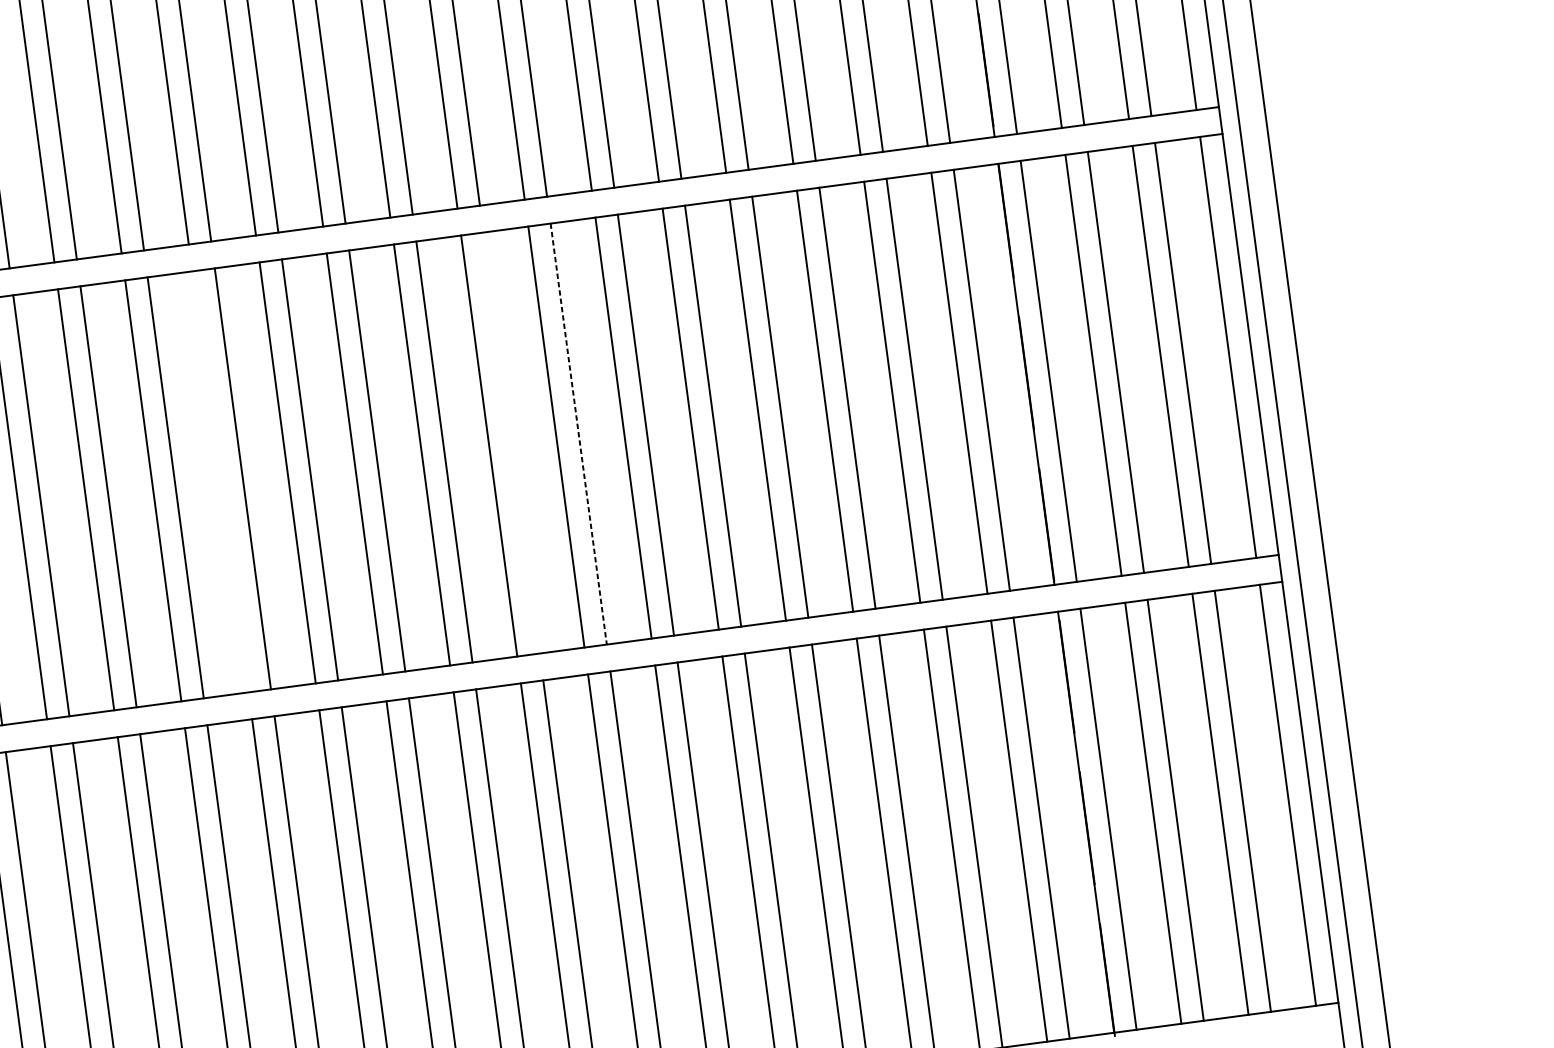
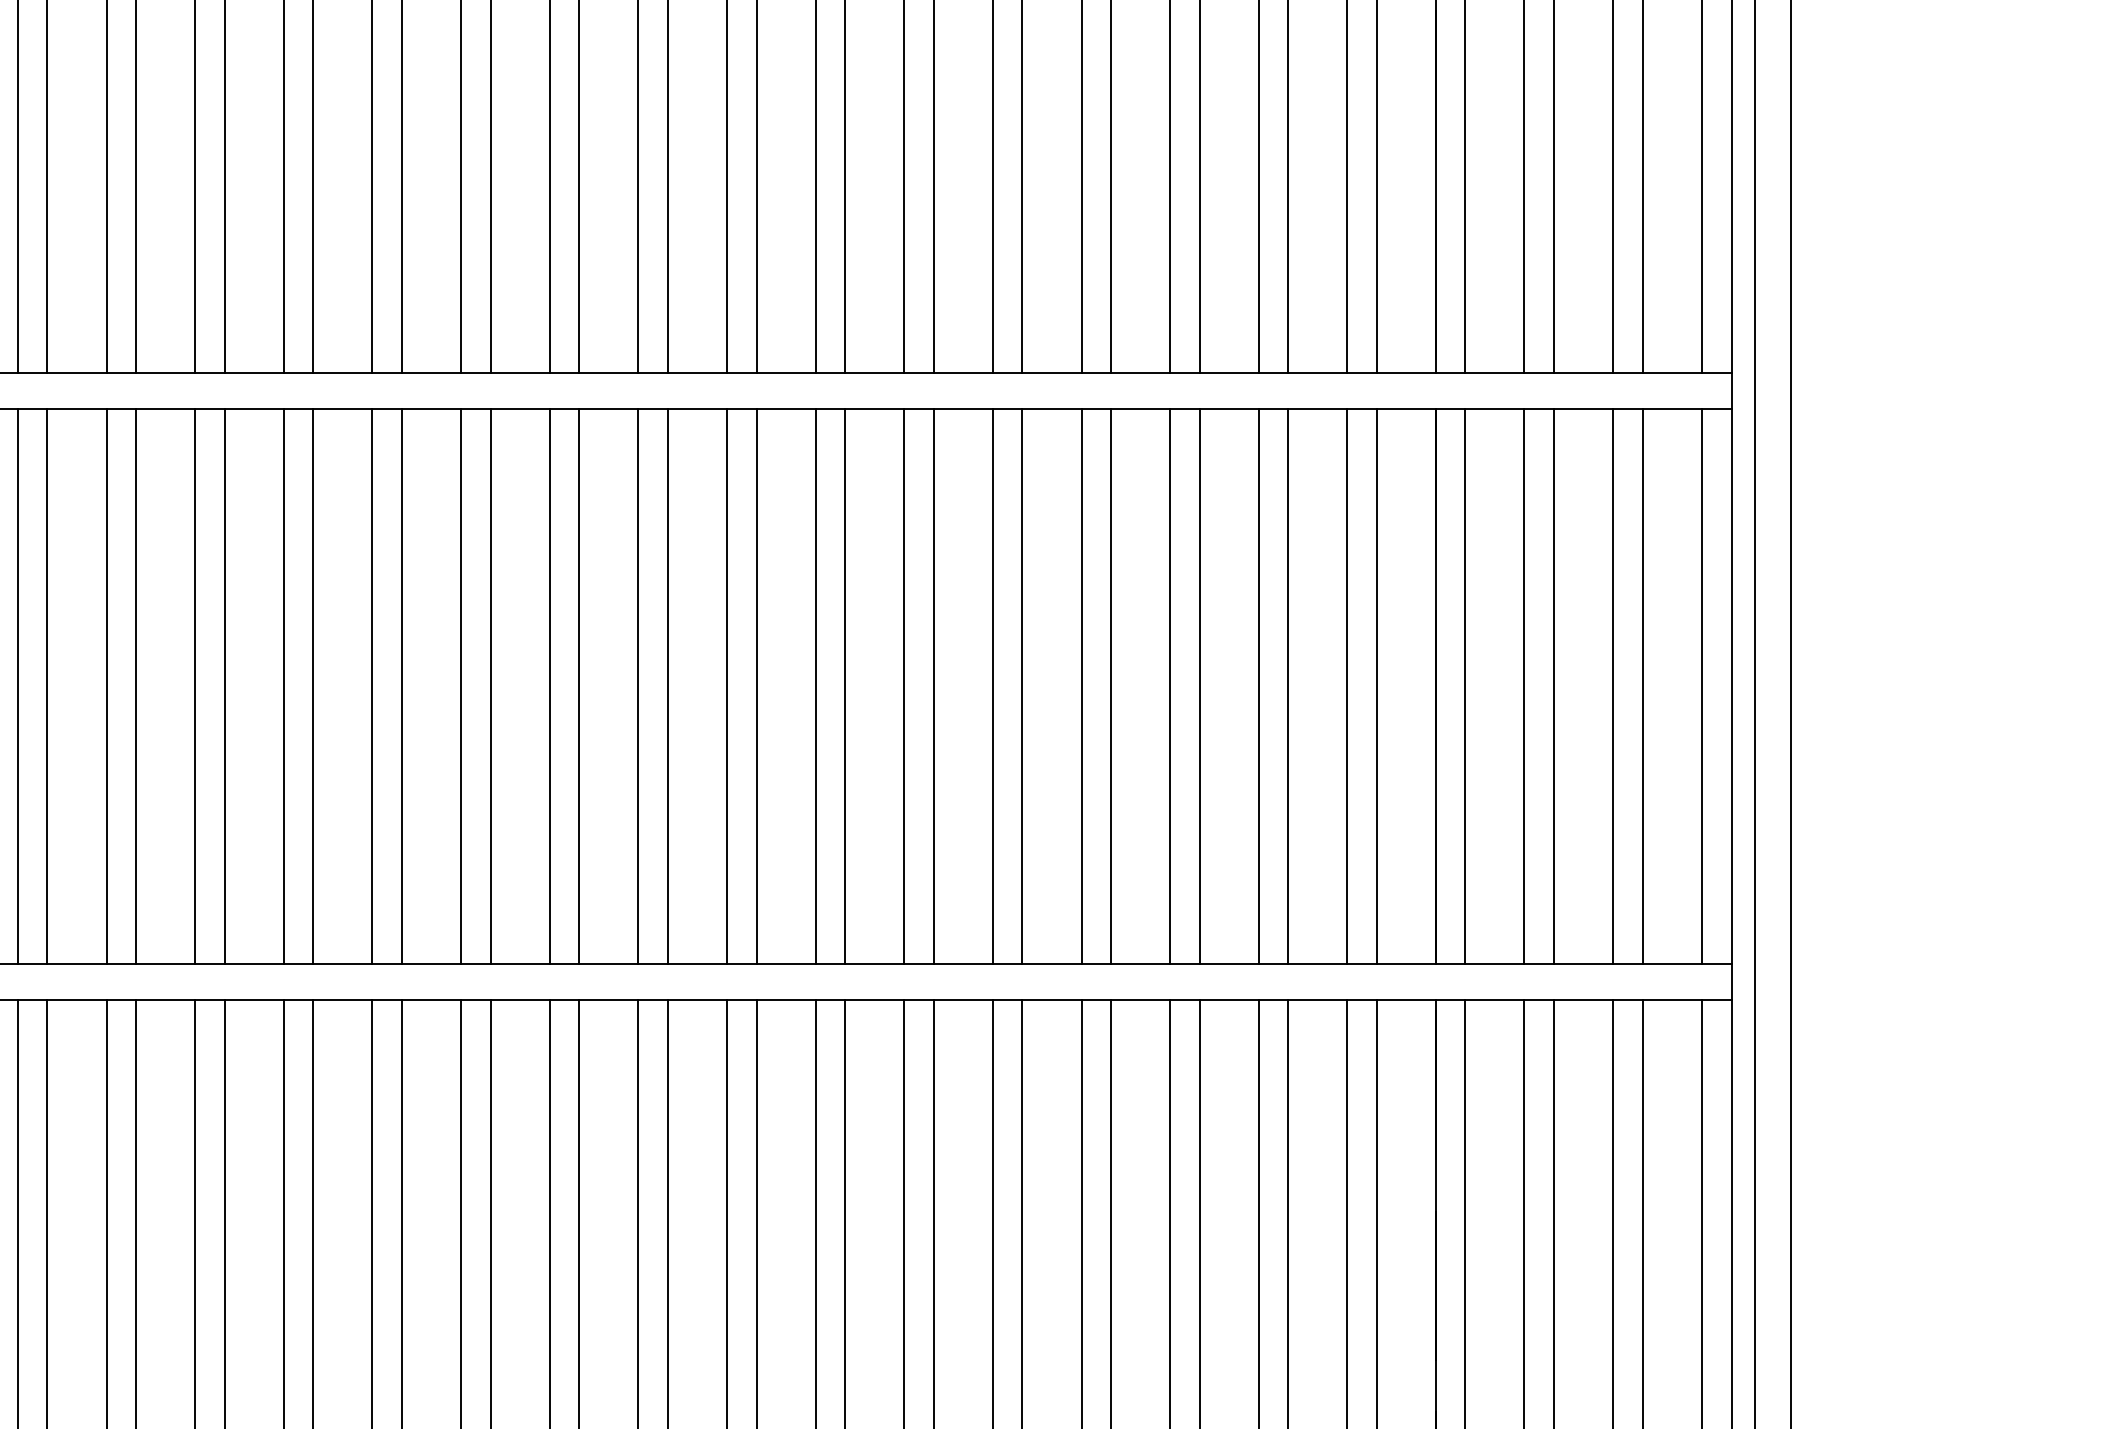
line: (579, 434) -> (845, 686), dashed -> solid
line: (511, 443) -> (756, 686), added
line: (220, 481) -> (372, 686), added

